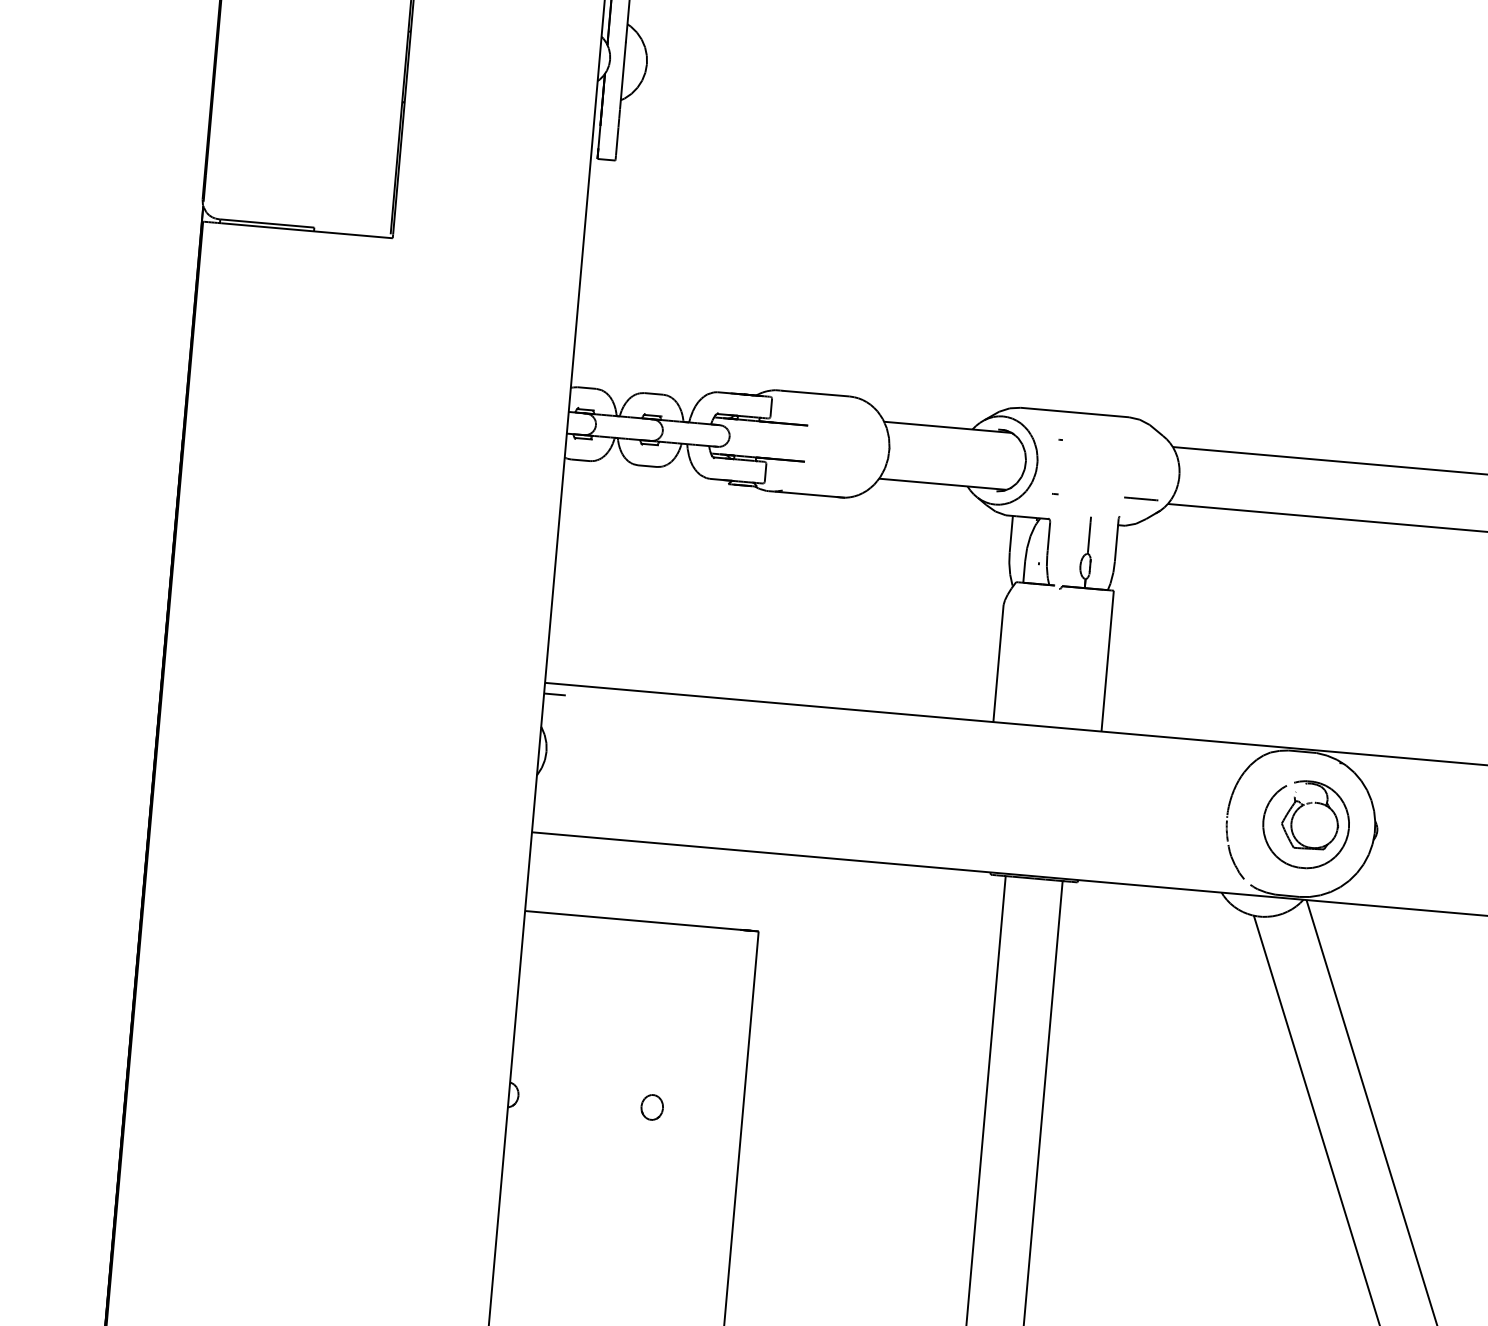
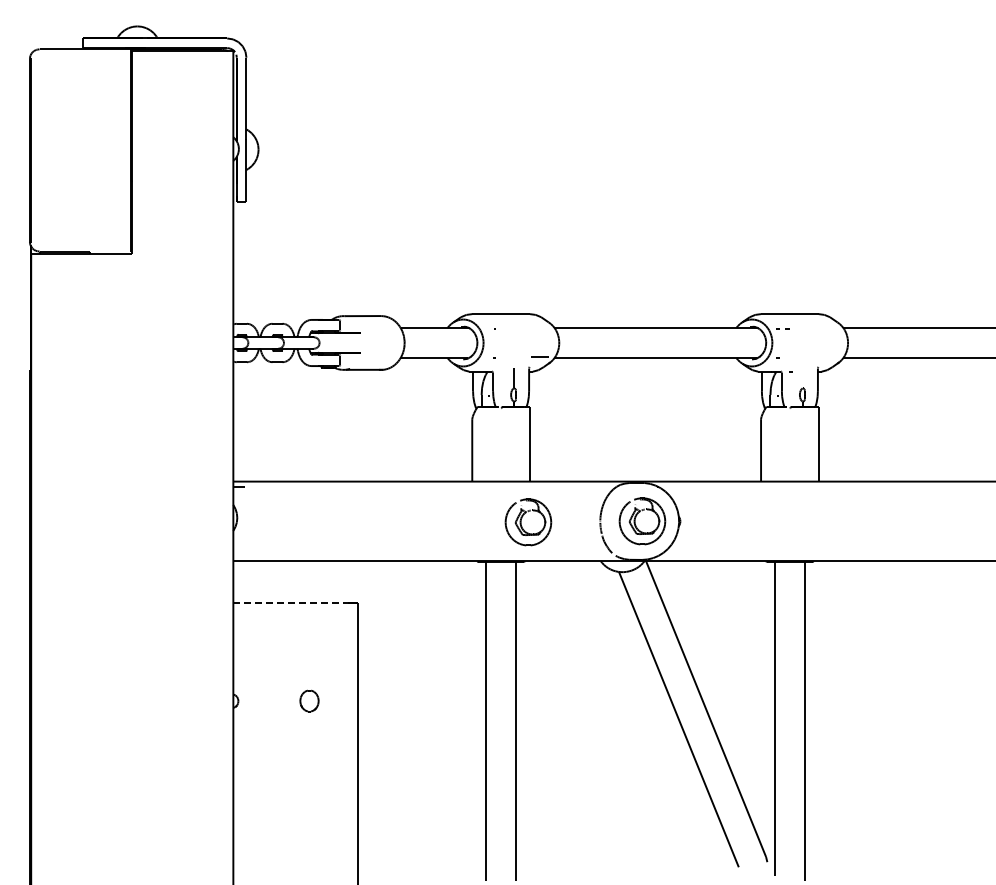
part: (1079, 806) -> (521, 522), added
line: (643, 921) -> (296, 603), solid -> dashed
part: (651, 1107) -> (309, 701), size x1.6

